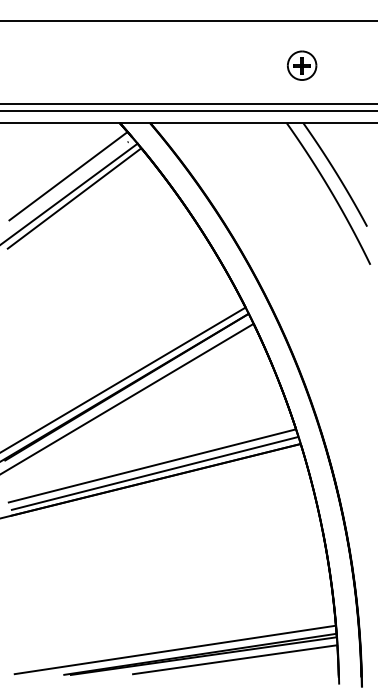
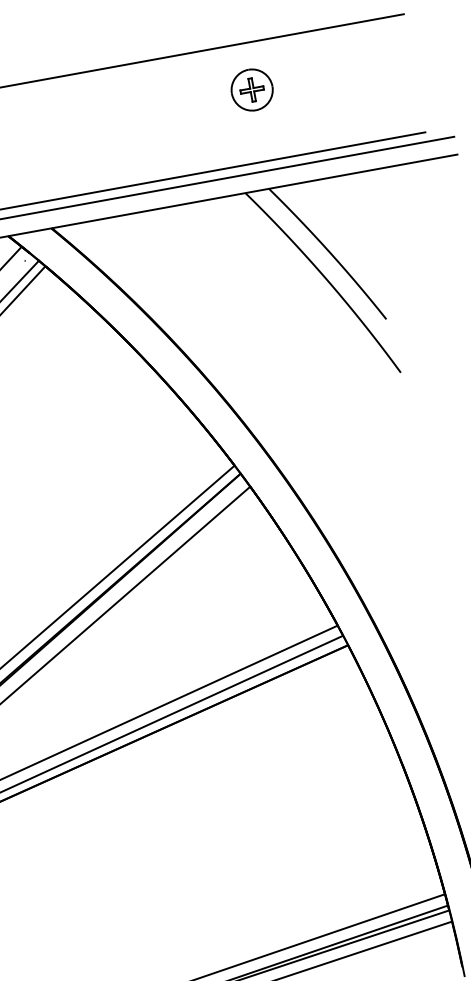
part: (302, 65) -> (252, 89), moved

